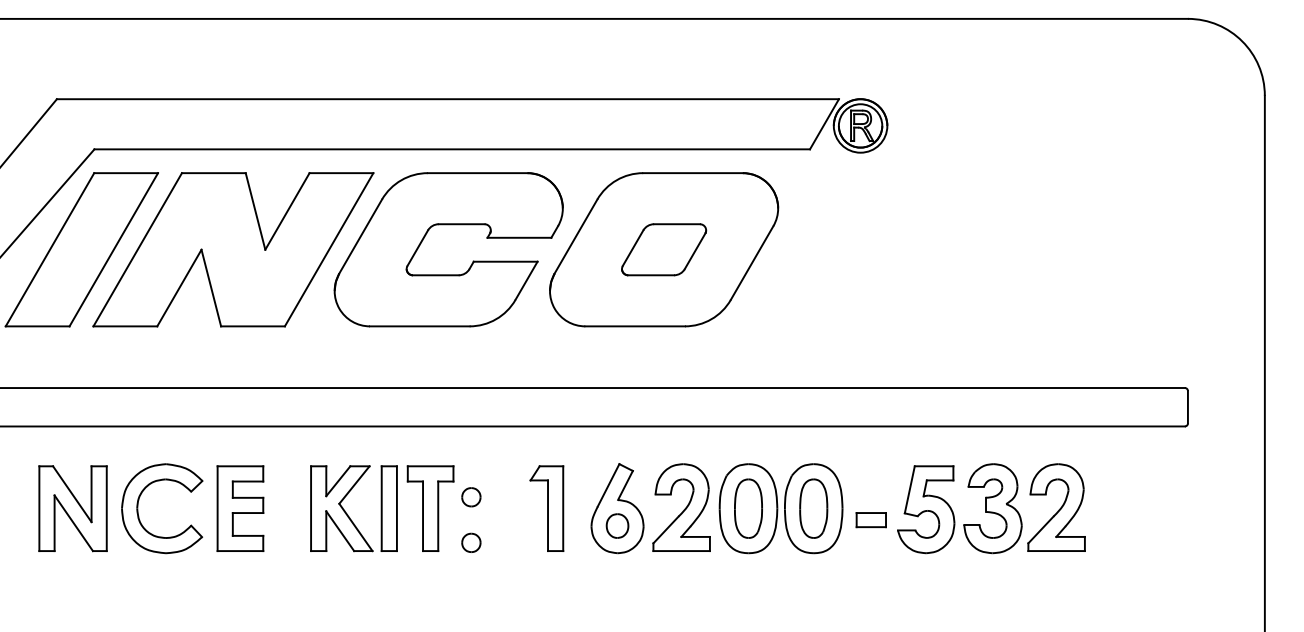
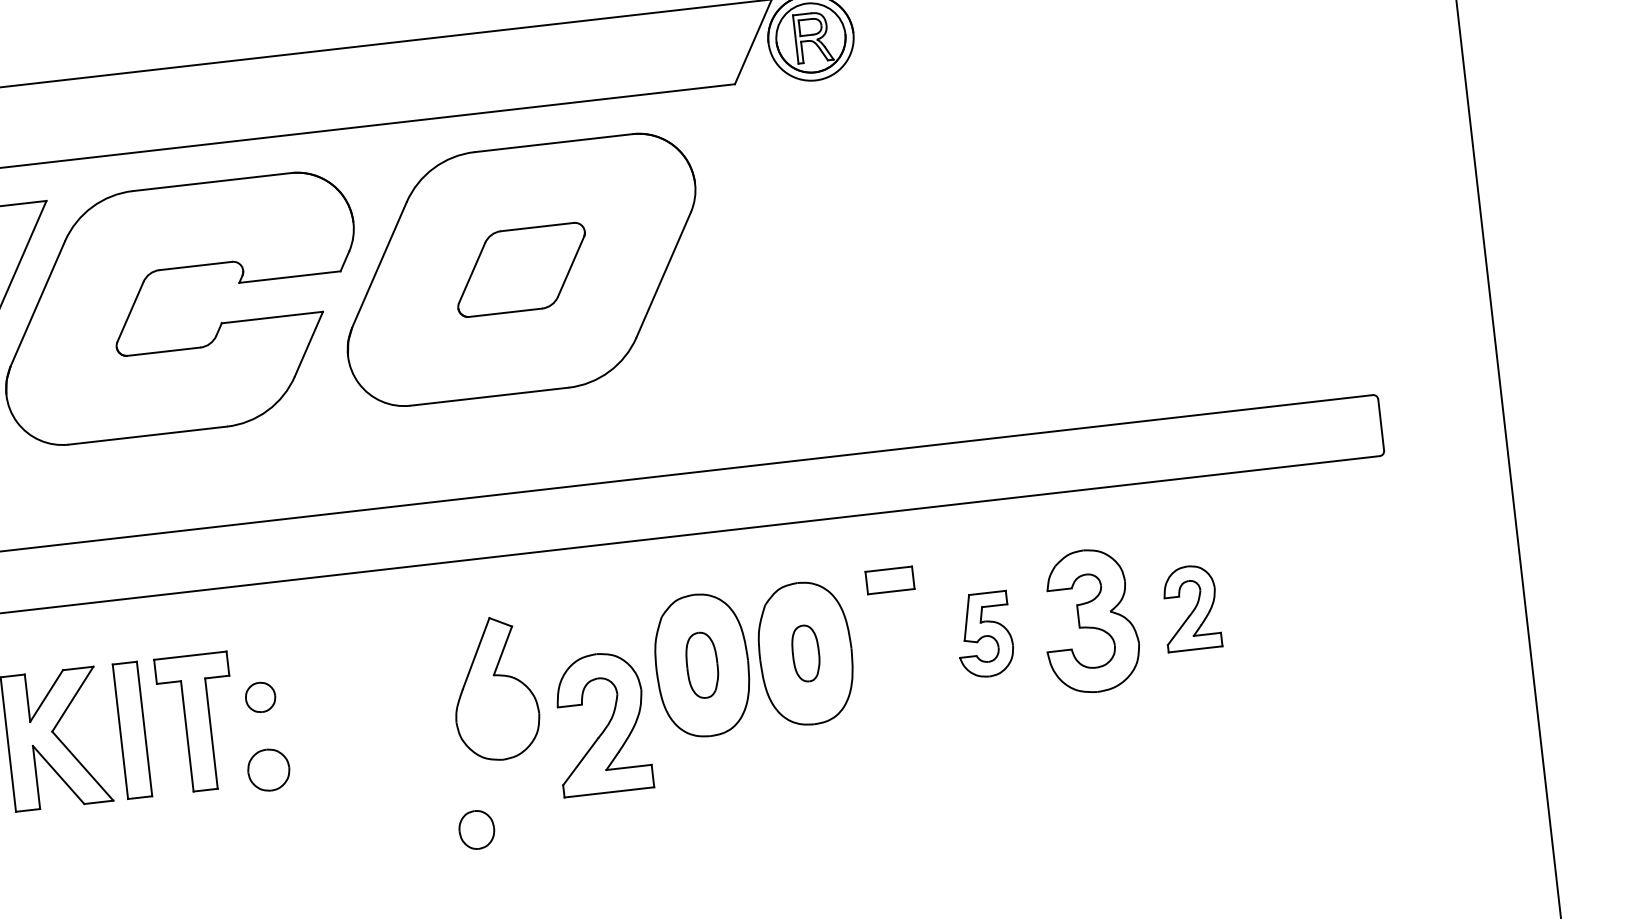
part: (681, 507) -> (601, 723), moved
part: (1056, 507) -> (1190, 607), size x0.6
part: (546, 508) -> (381, 701), removed
part: (748, 508) -> (702, 665), size x0.7
part: (813, 508) -> (805, 653), size x0.6
part: (926, 509) -> (984, 634), size x0.6
part: (870, 520) -> (888, 581), moved
part: (617, 525) -> (476, 829), moved
part: (471, 542) -> (268, 769), size x1.4

